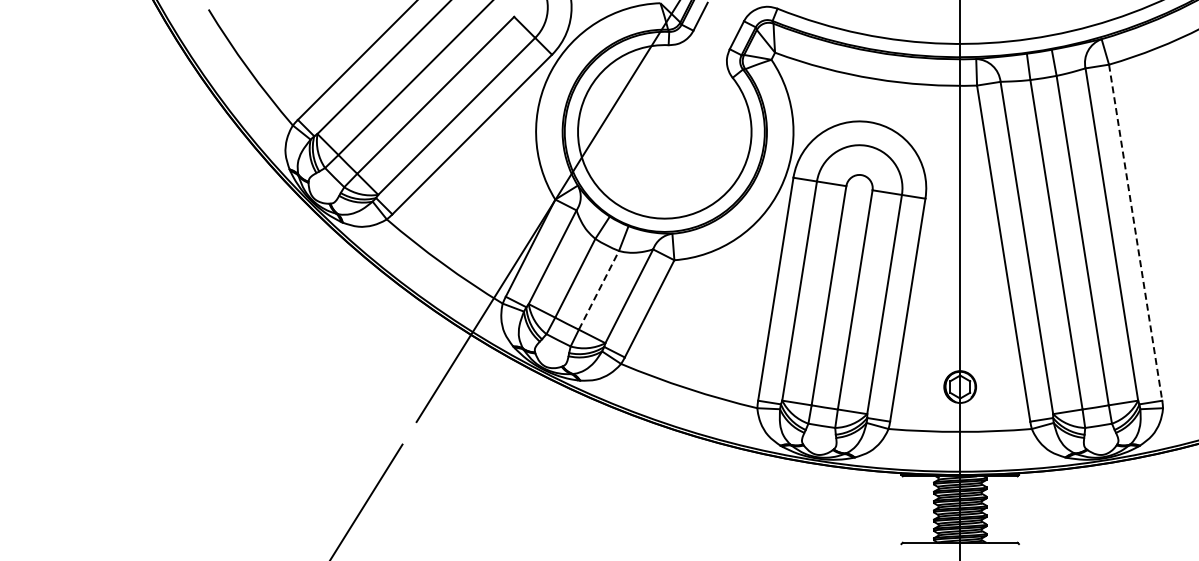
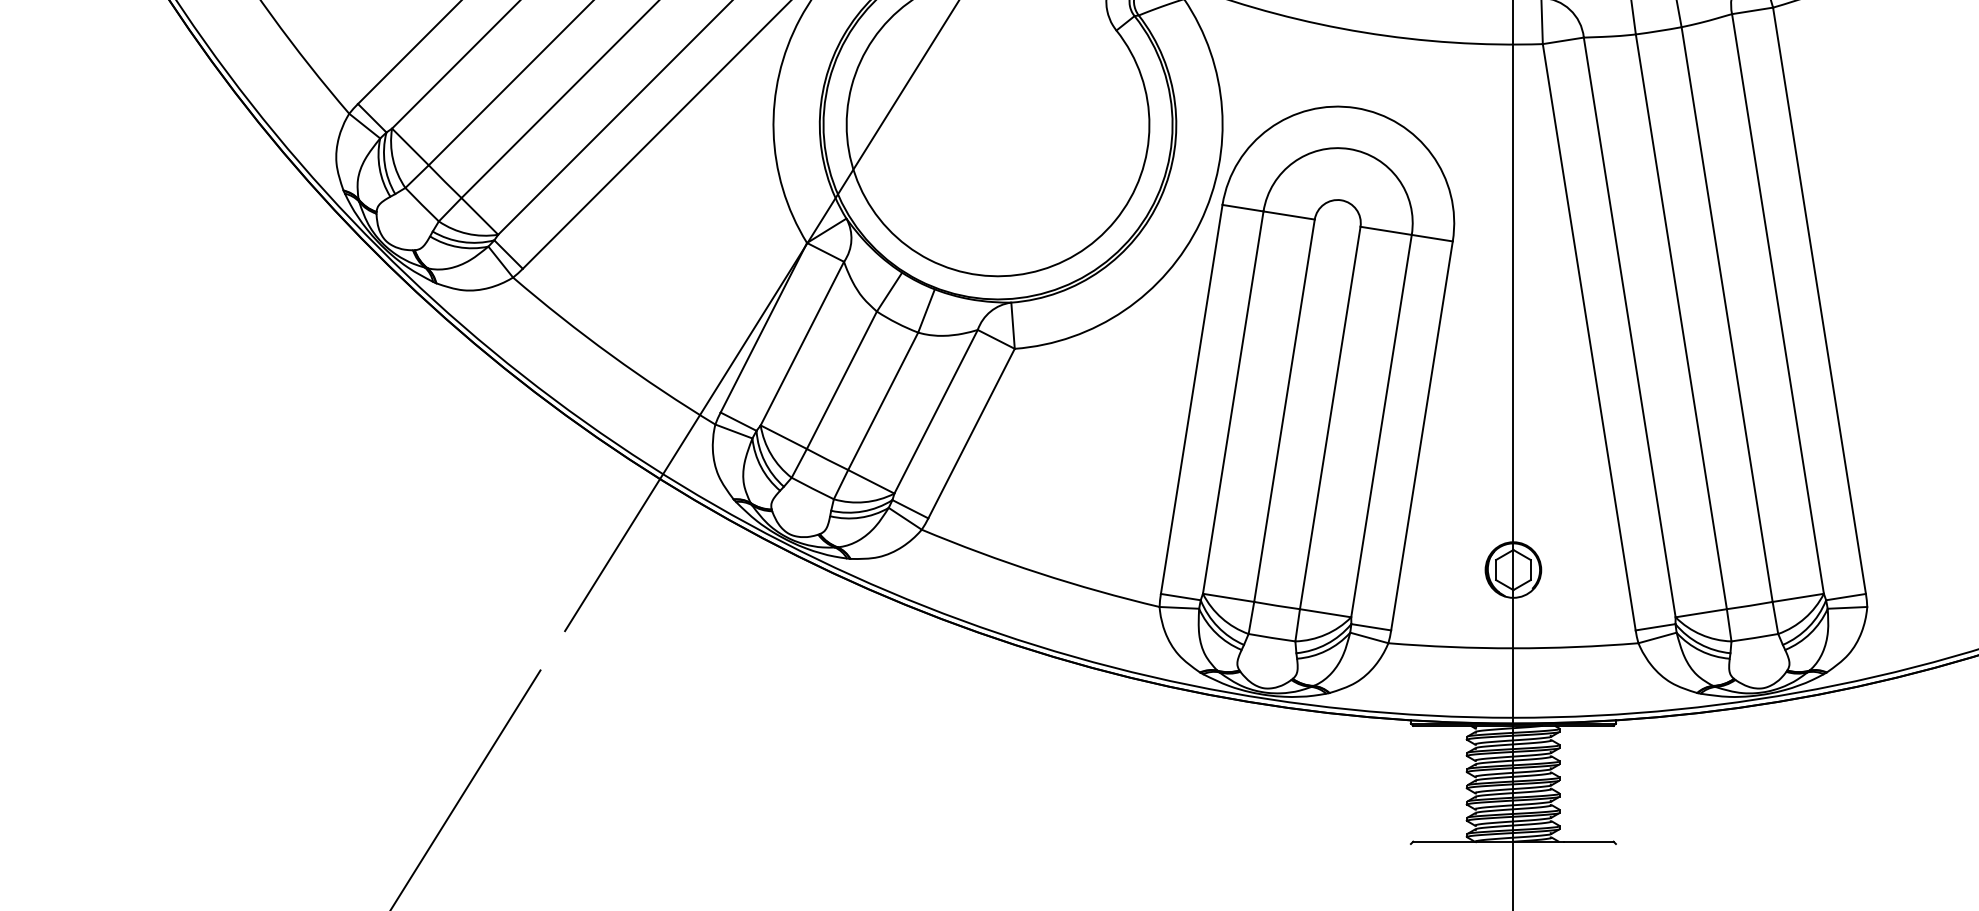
line: (1135, 233) -> (1819, 302), dashed -> solid
line: (599, 289) -> (884, 399), dashed -> solid

